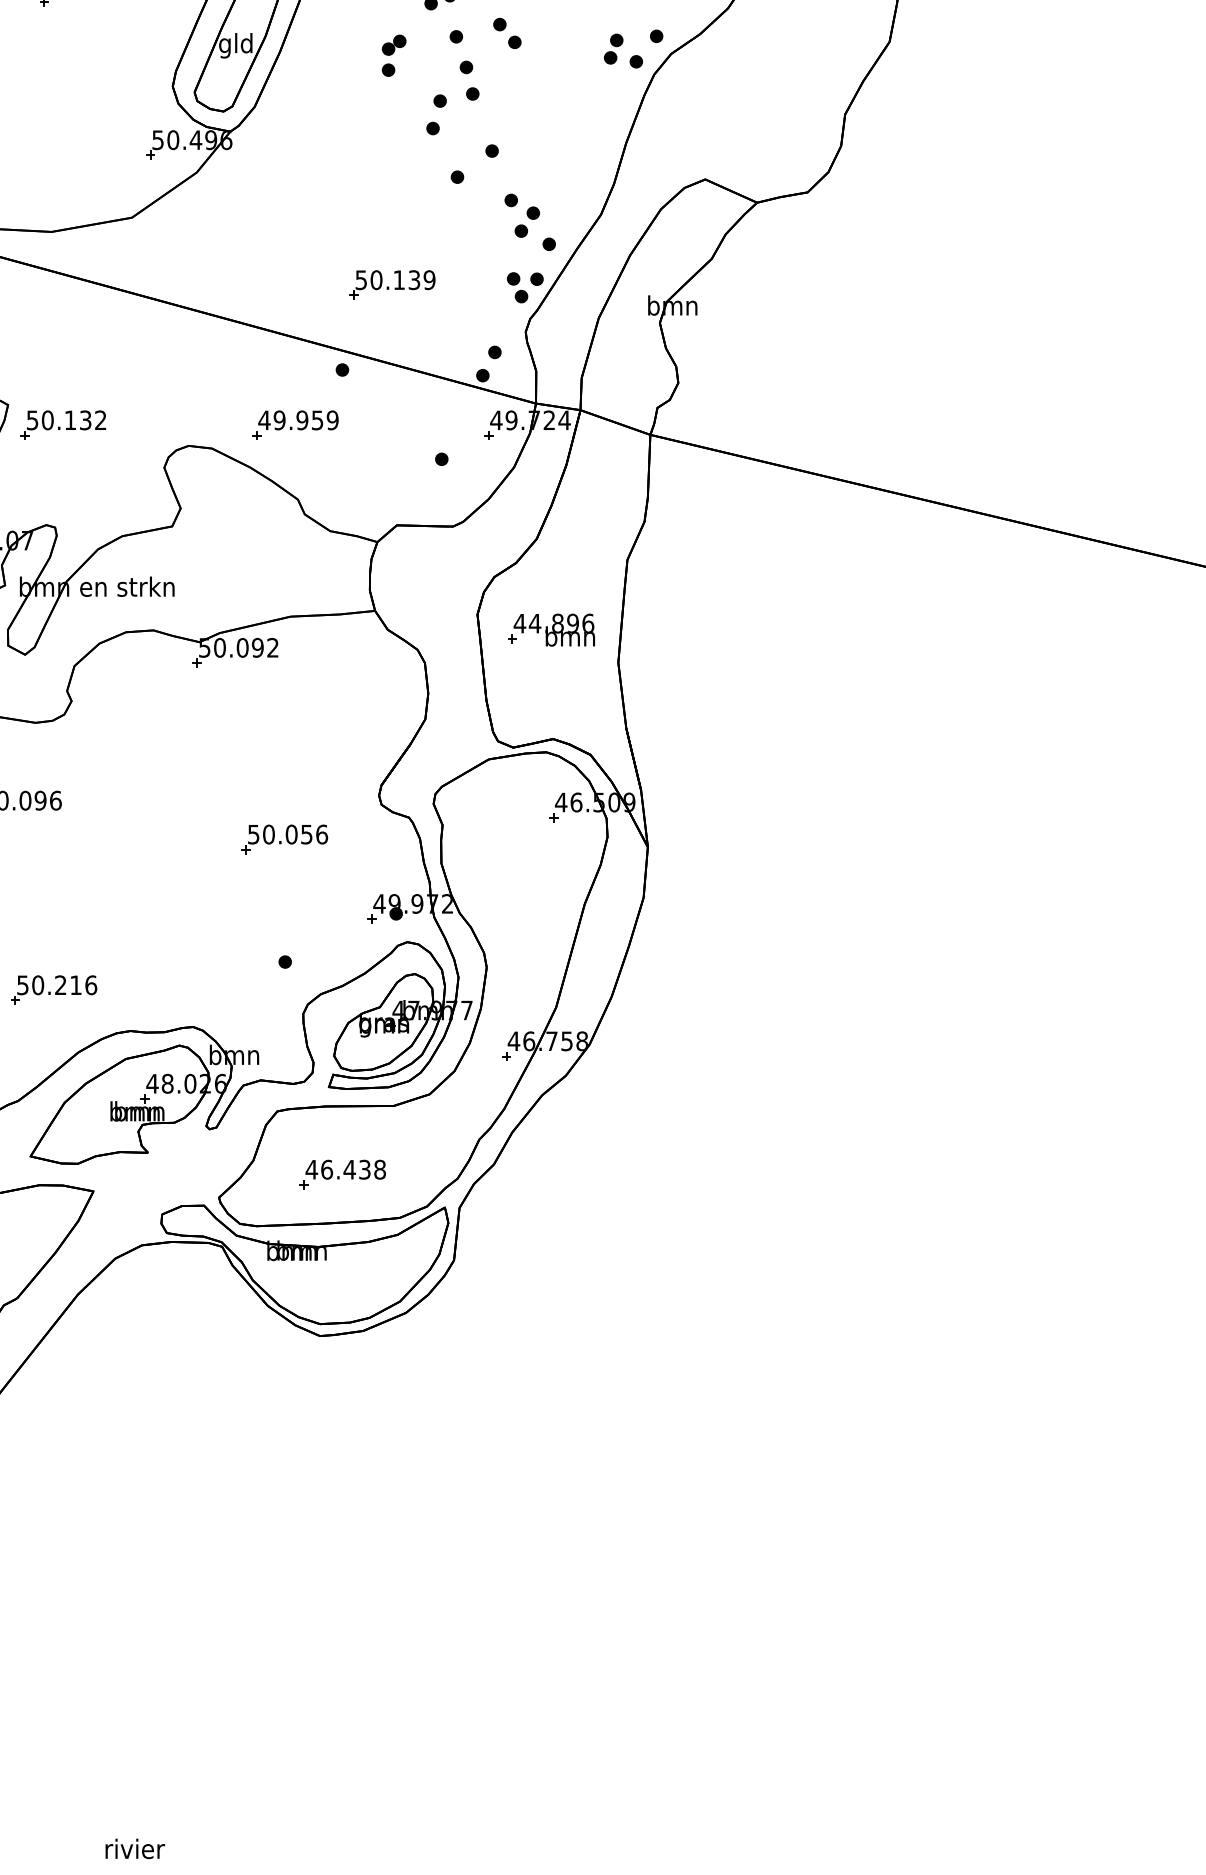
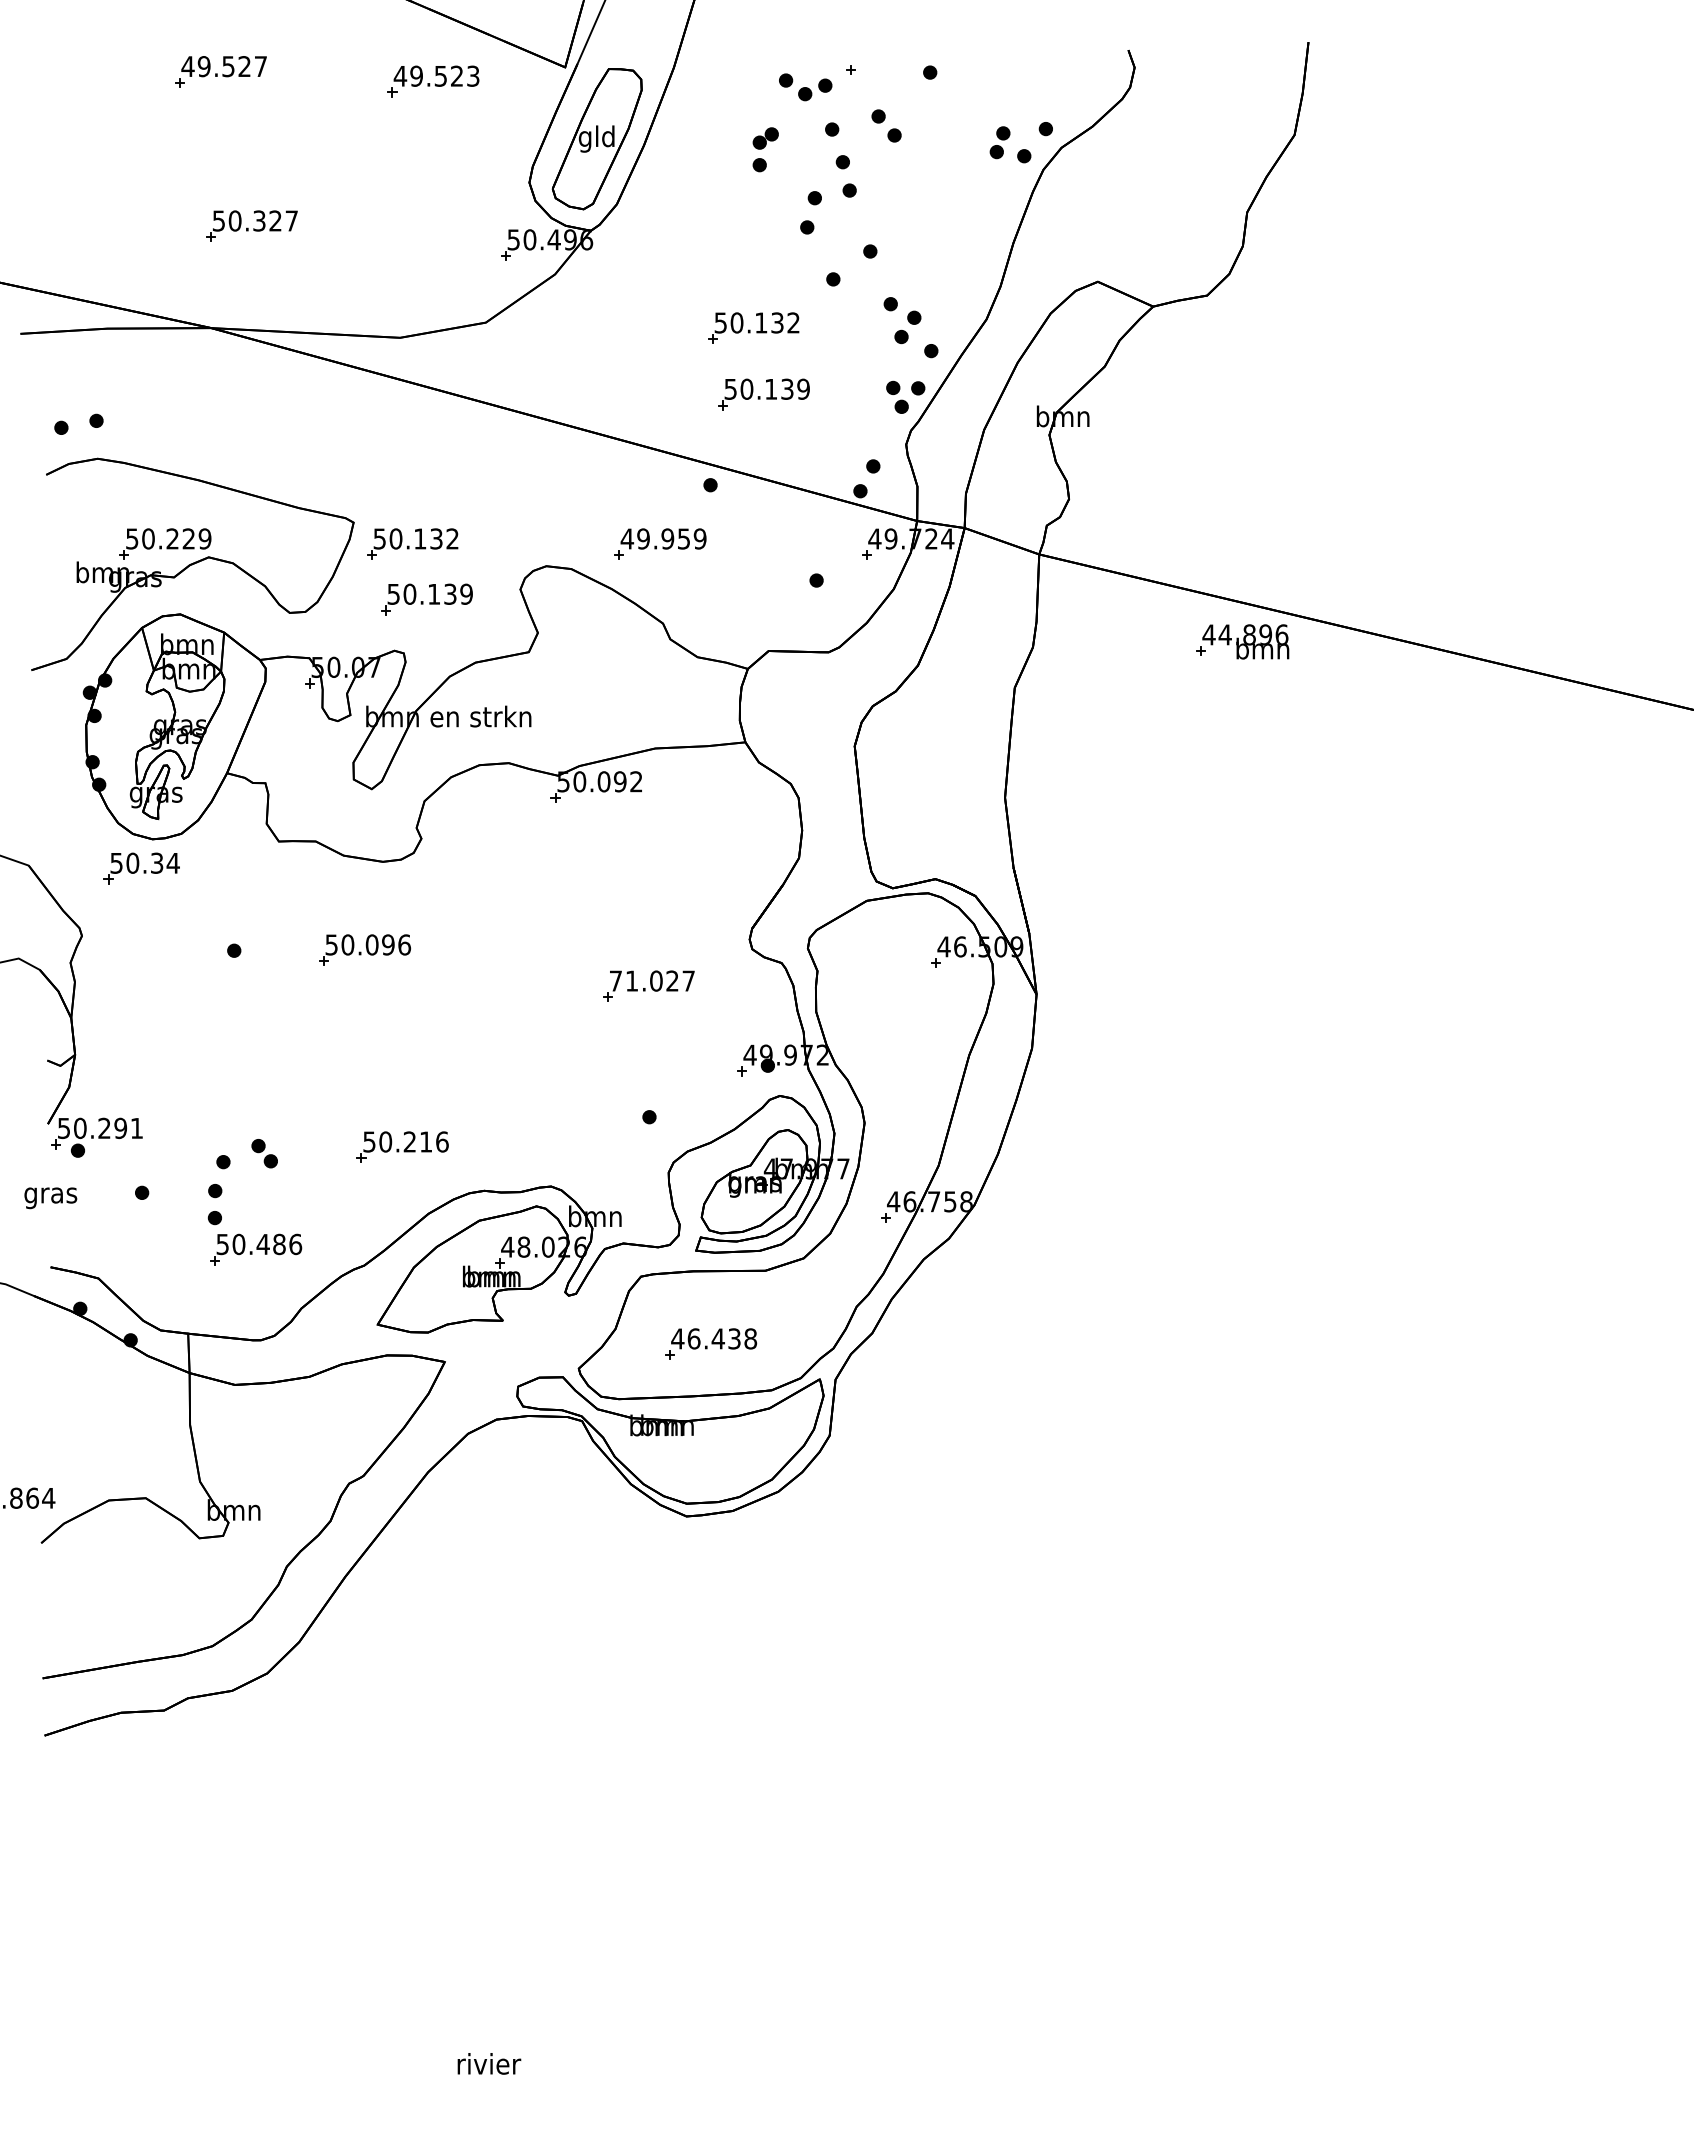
part: (382, 222) -> (753, 327), added
part: (76, 477) -> (426, 599), added
part: (551, 629) -> (1242, 641), moved
text: (288, 834) -> (652, 980), 50.056 -> 71.027

